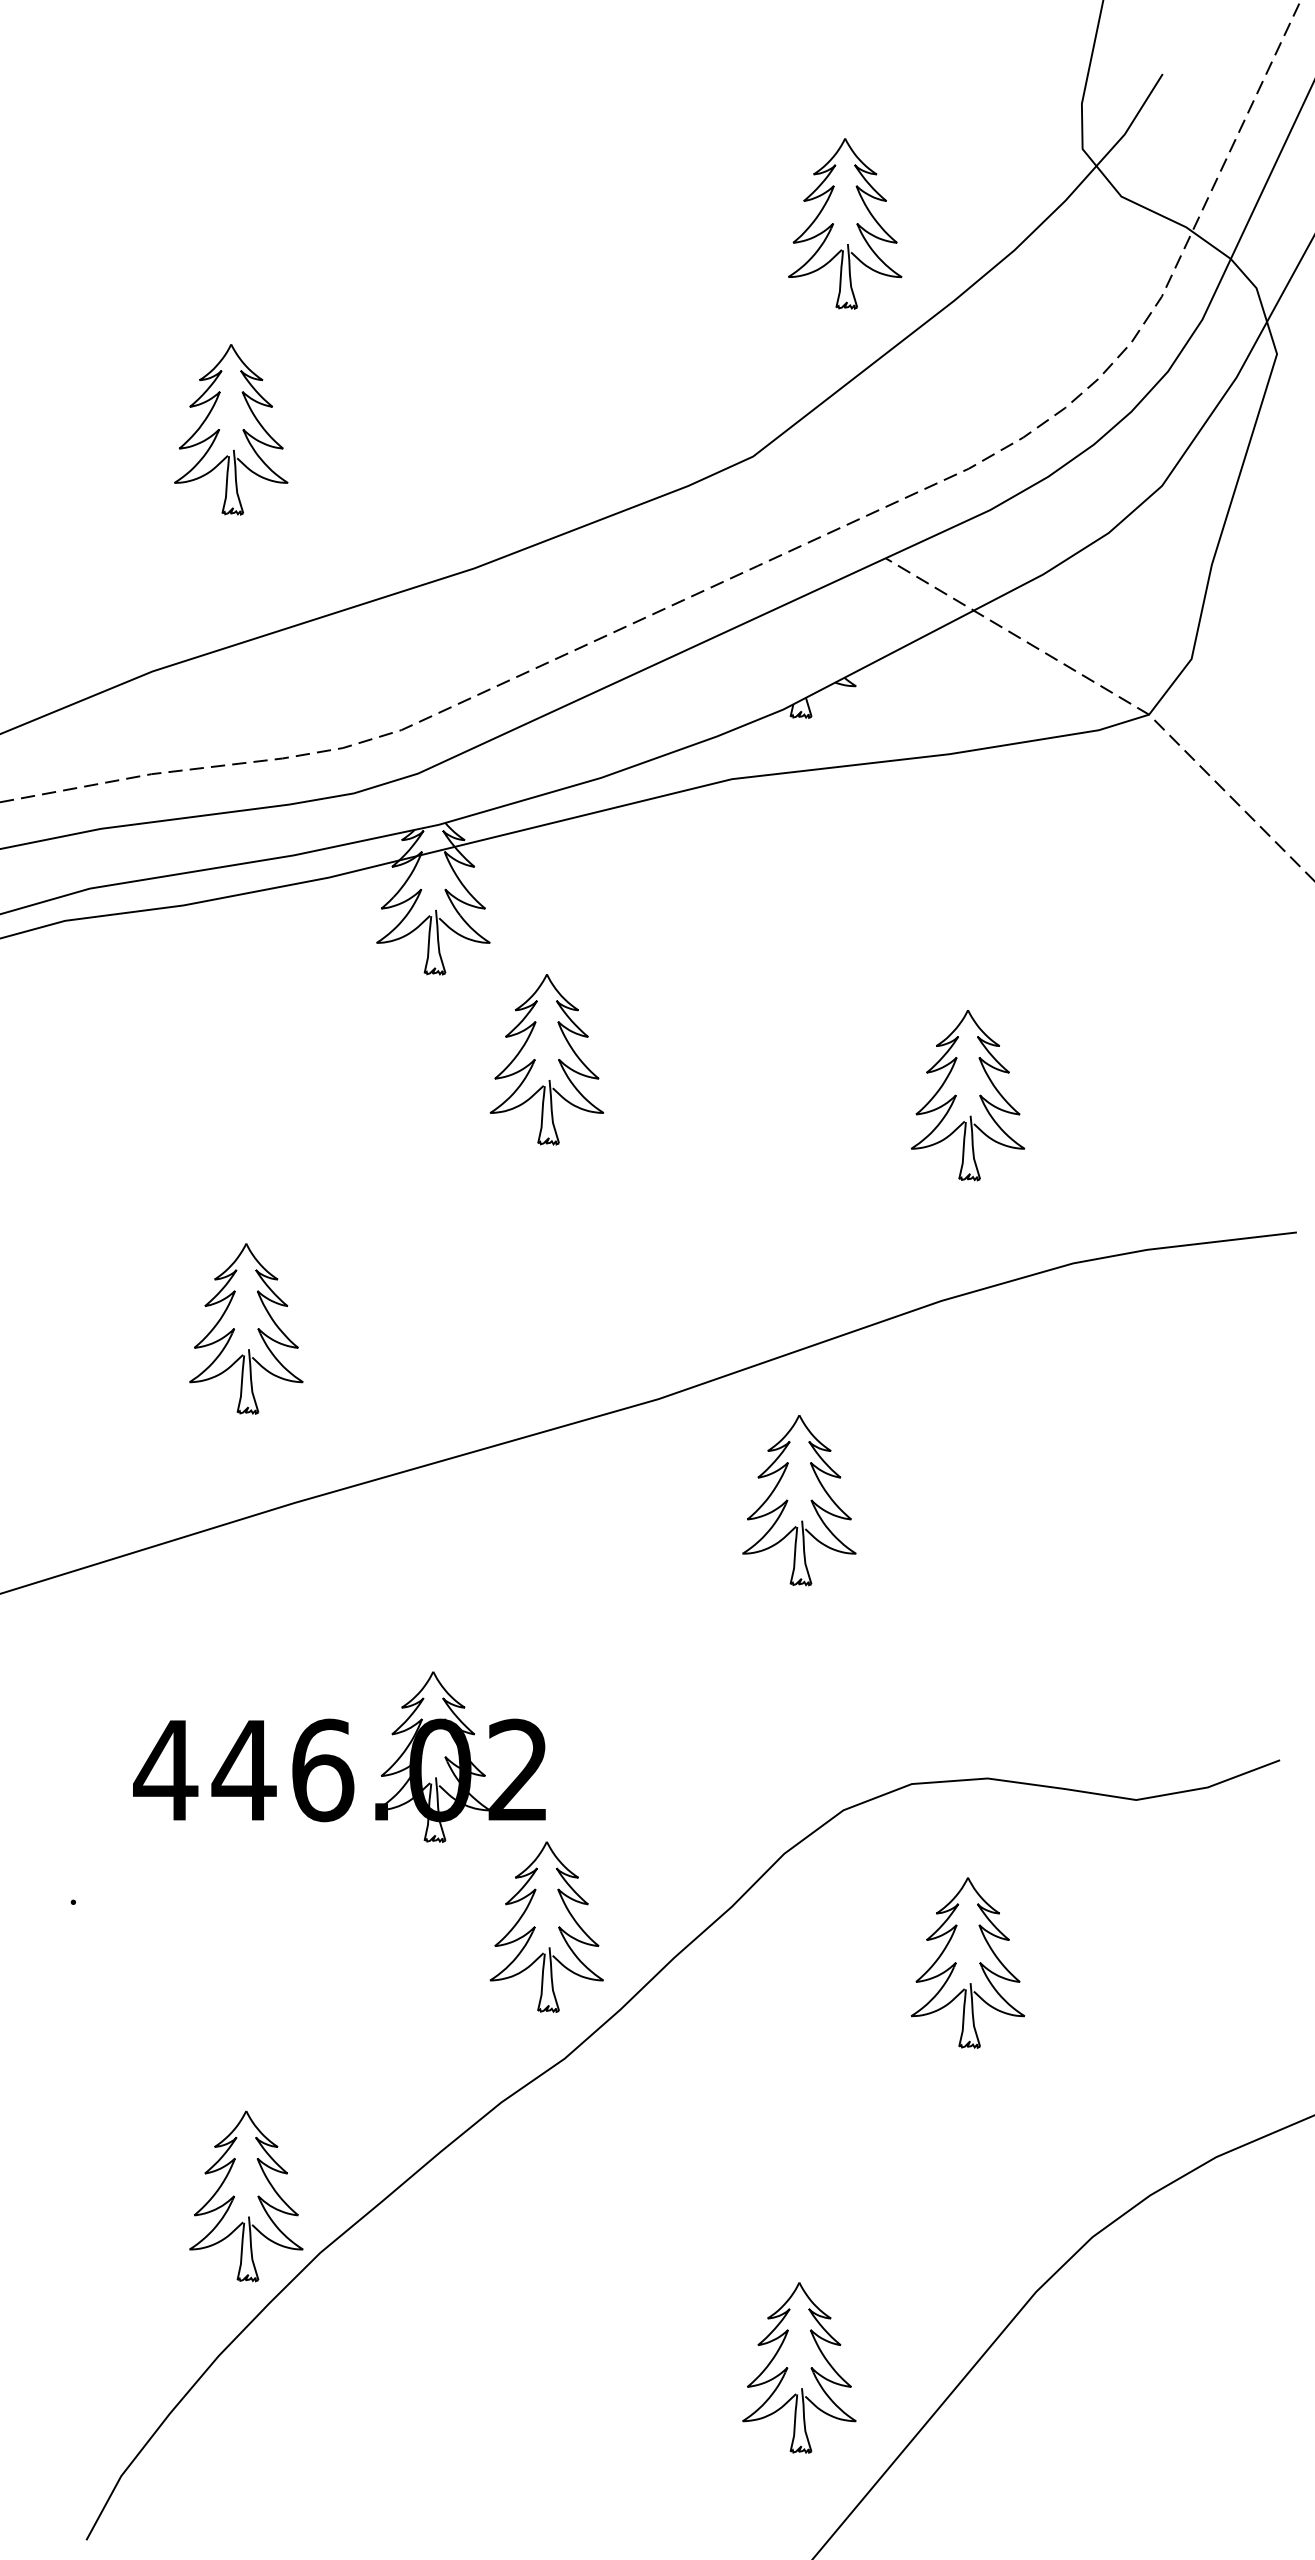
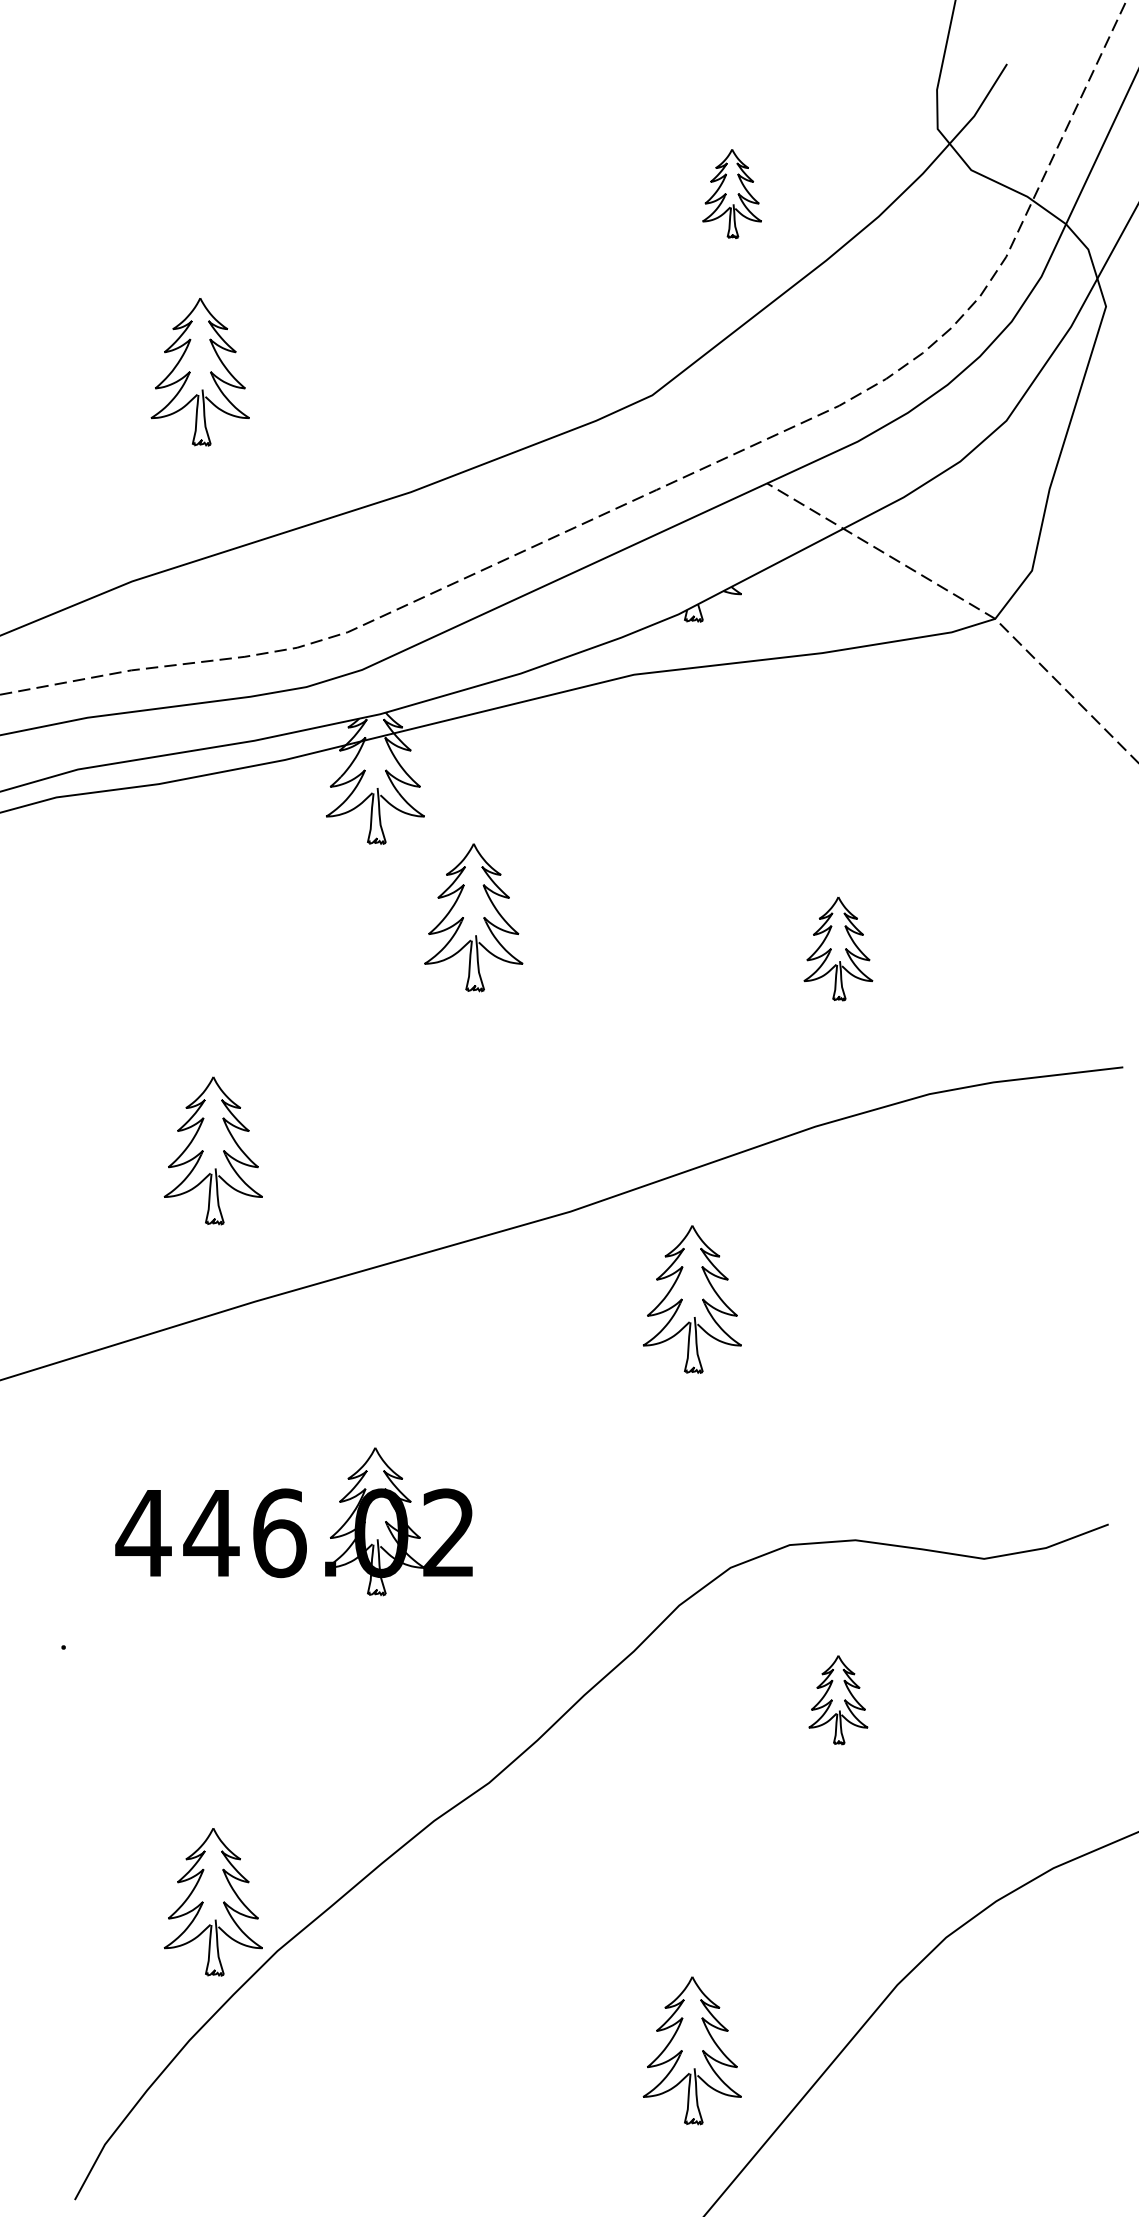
part: (845, 223) -> (732, 193), size x0.6
part: (967, 1095) -> (837, 948), size x0.7
part: (546, 1926) -> (473, 1668), removed
part: (967, 1962) -> (837, 1699), size x0.6

